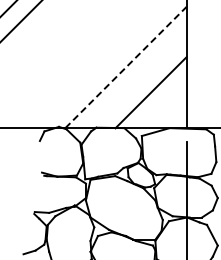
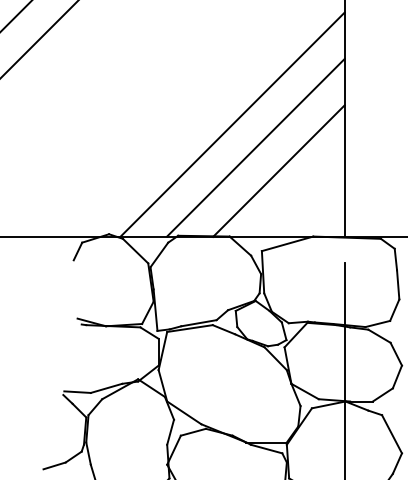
line: (126, 67) -> (233, 124), dashed -> solid
line: (138, 79) -> (255, 146), added

